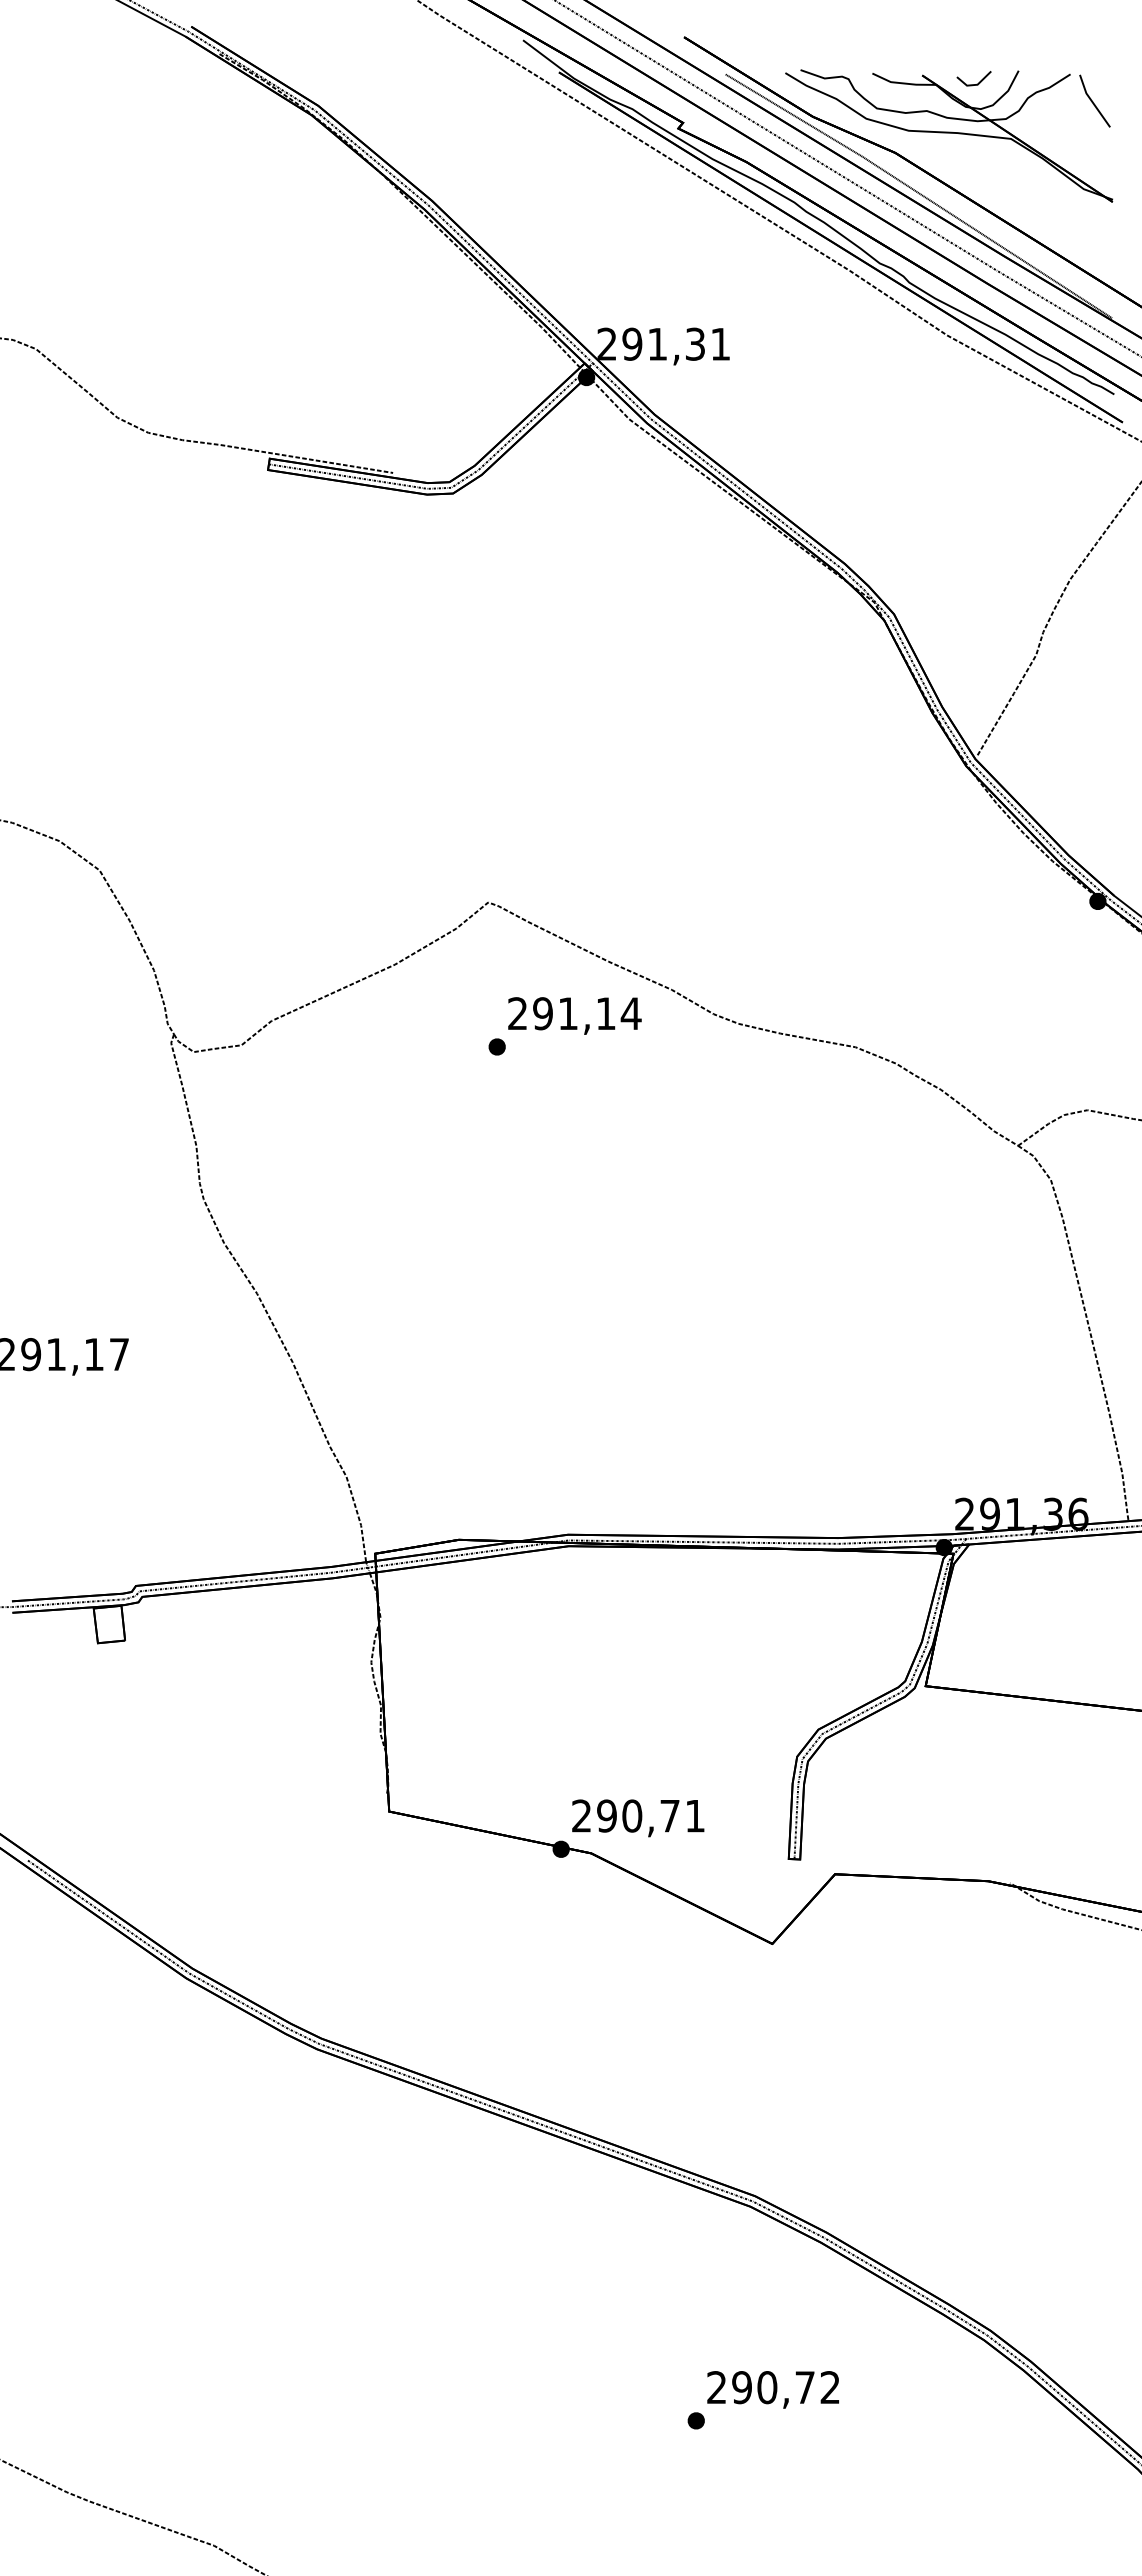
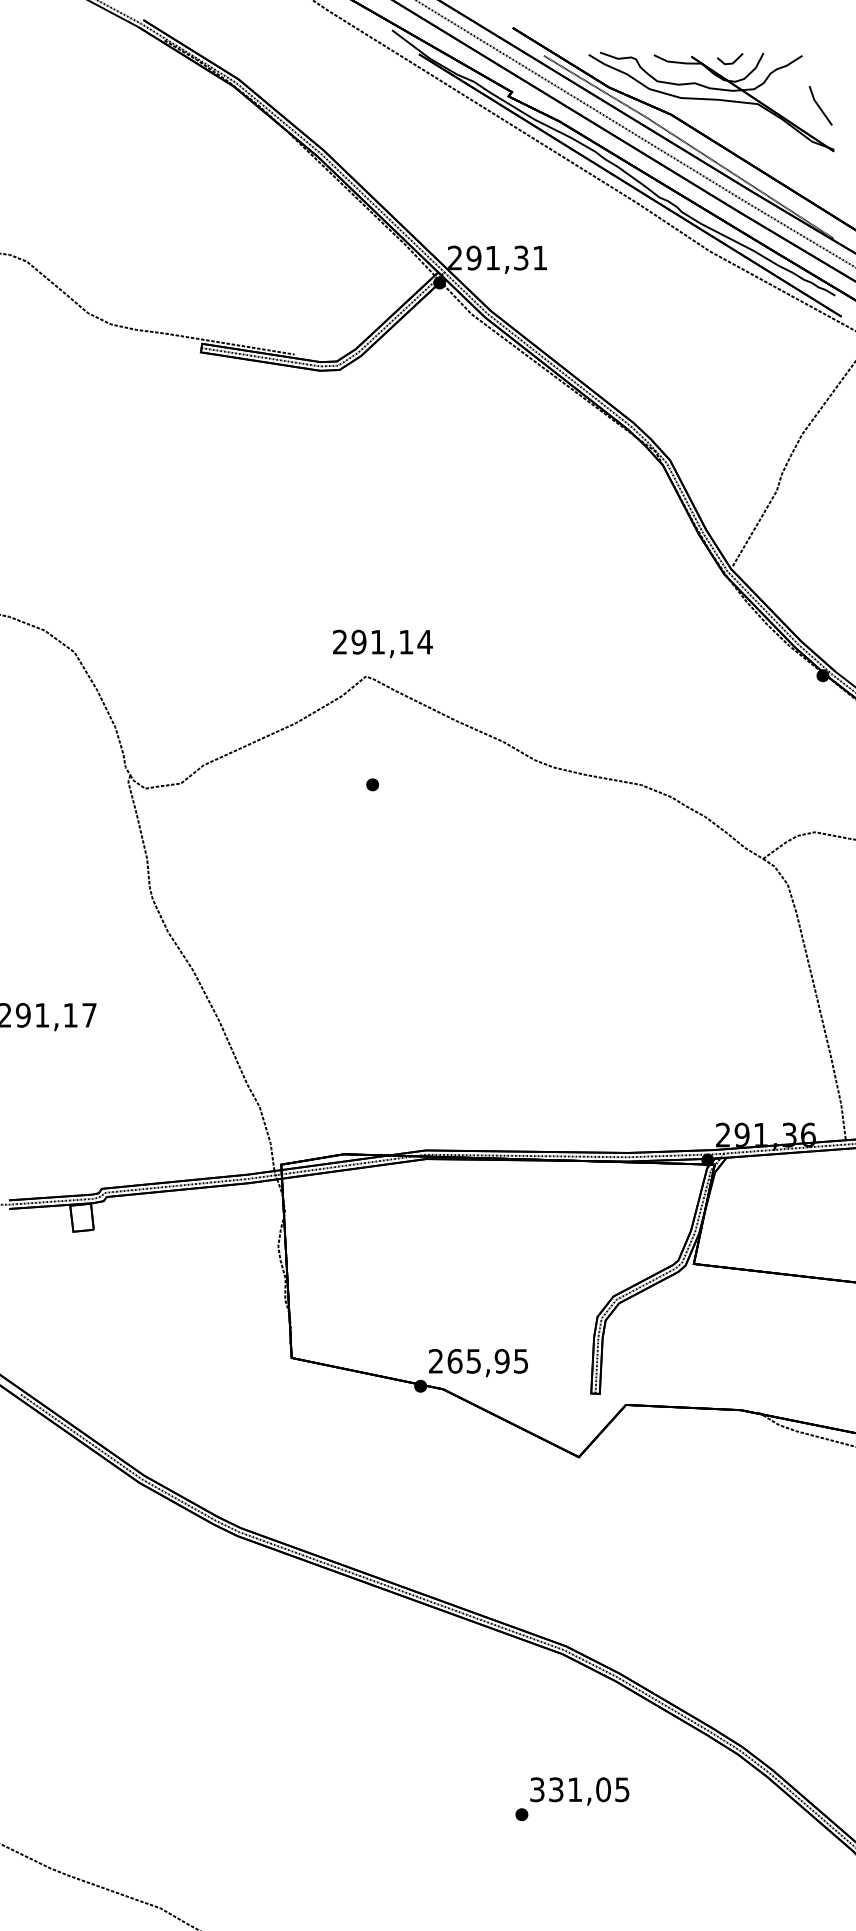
line: (1093, 101) -> (819, 106), moved
text: (574, 1015) -> (382, 643), moved
text: (650, 1815) -> (487, 1360), 290,71 -> 265,95
text: (773, 2387) -> (579, 1789), 290,72 -> 331,05

